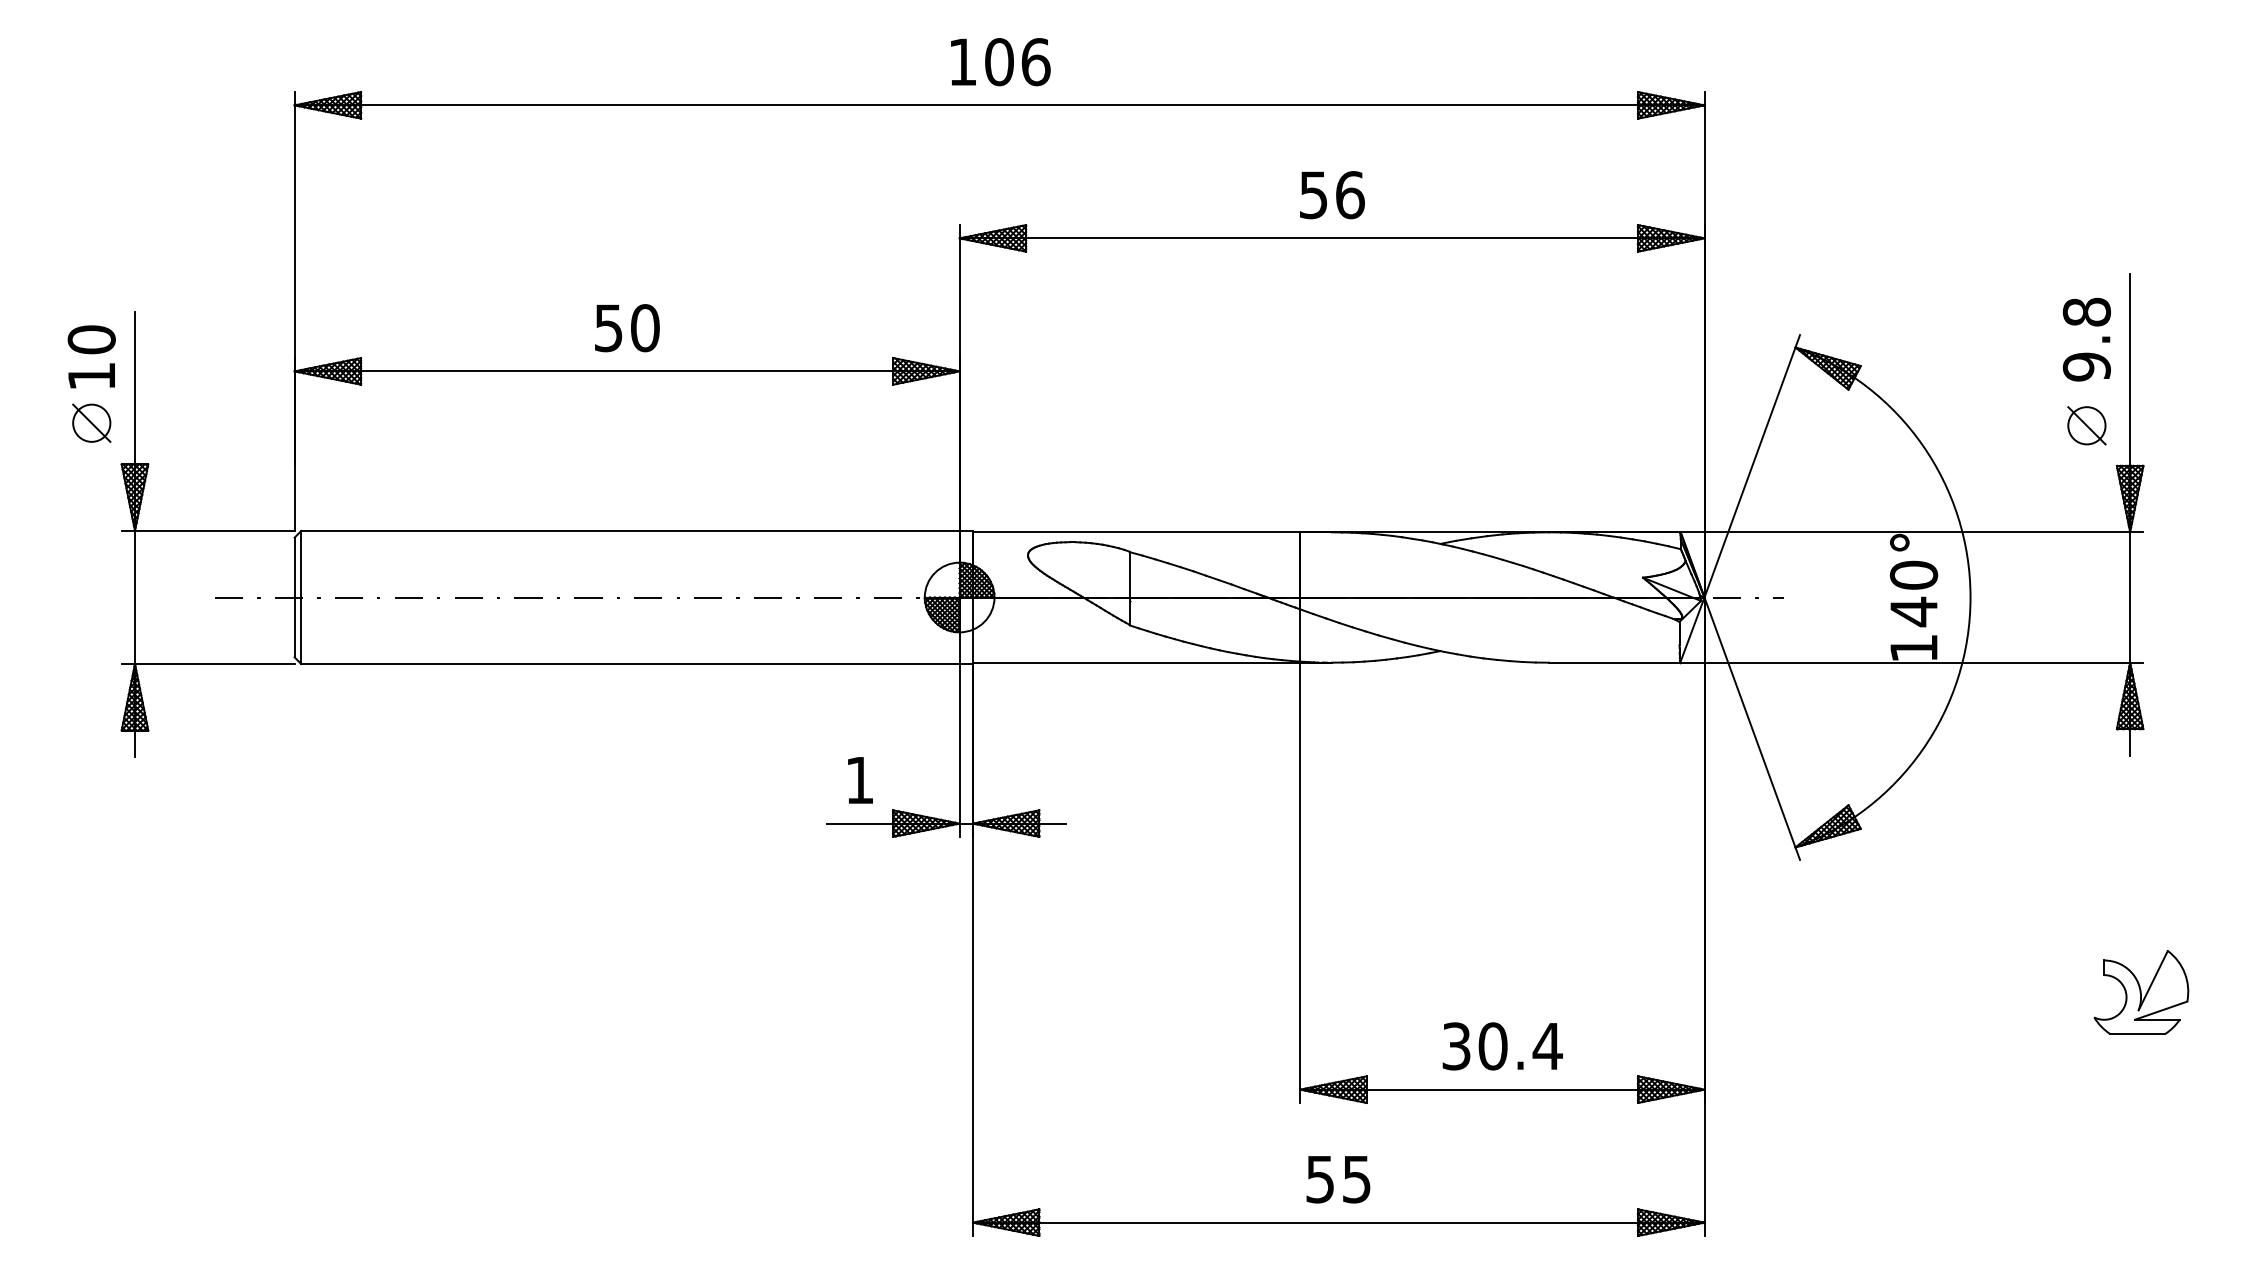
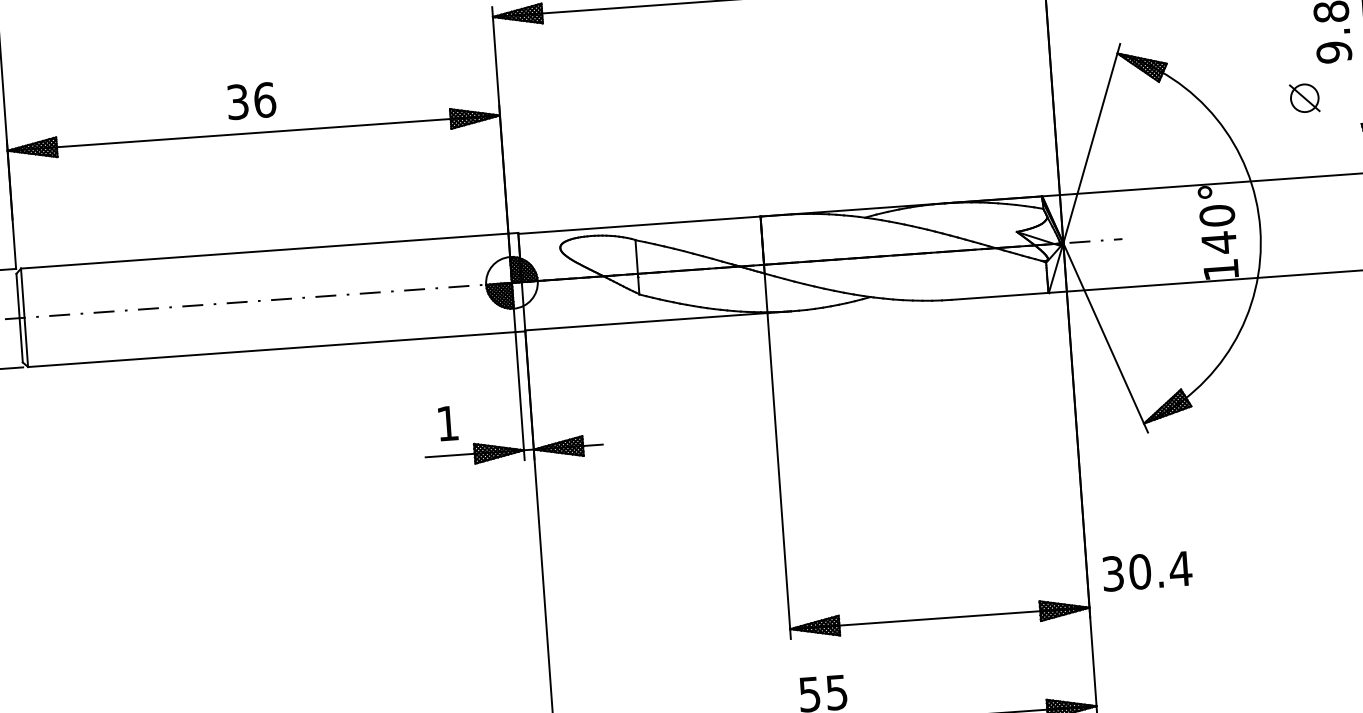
text: (627, 328) -> (251, 101), 50 -> 36
part: (2086, 425) -> (1304, 98), moved
text: (1502, 1046) -> (1147, 571), moved

